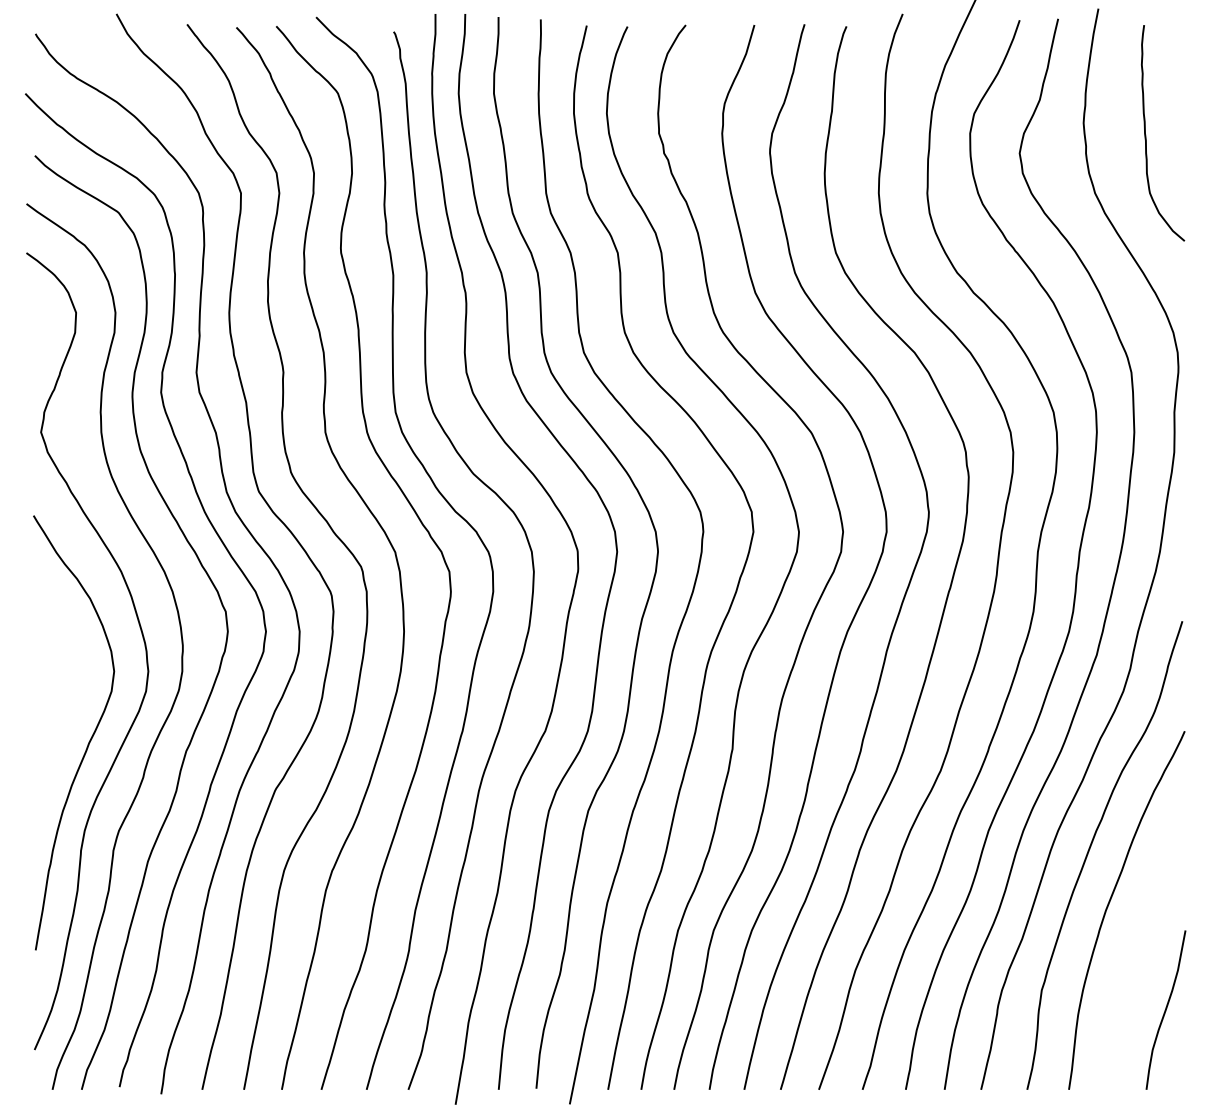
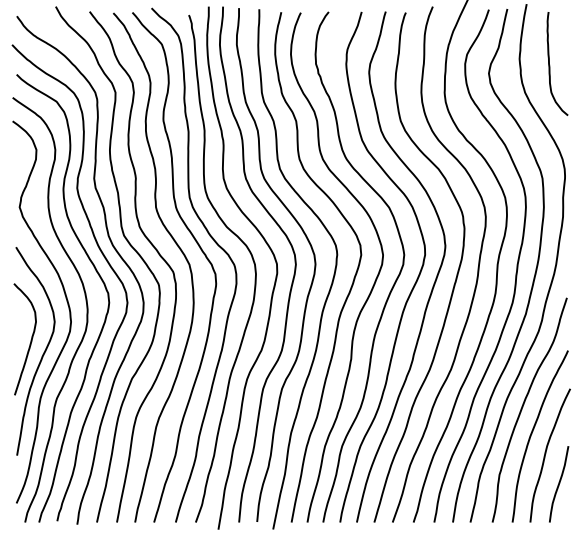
curve: (63, 710) -> (30, 340), added
curve: (1139, 945) -> (546, 453), added

